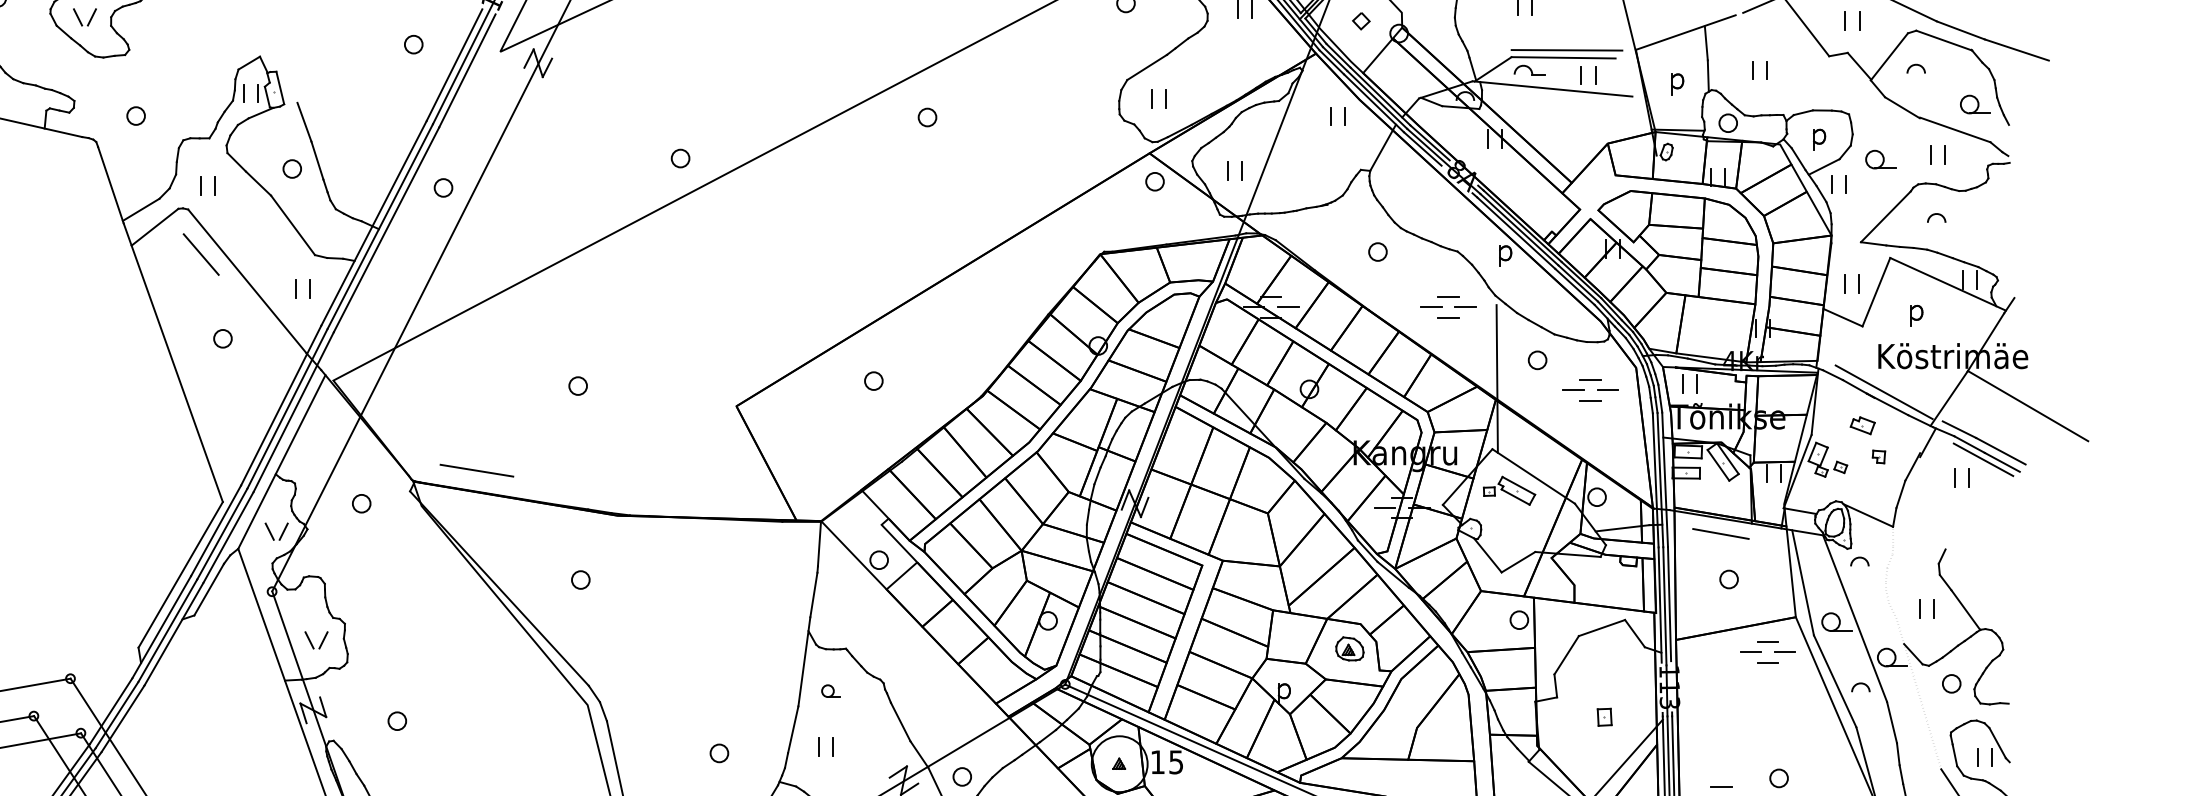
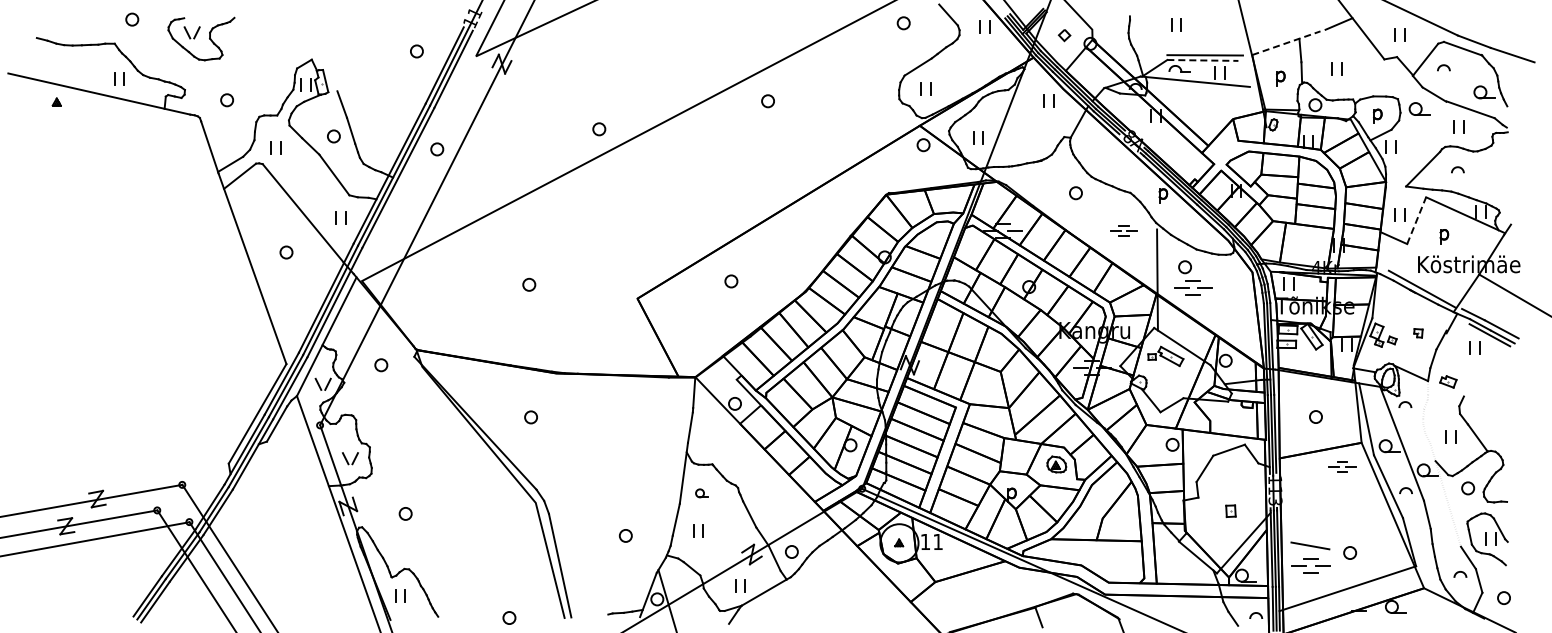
line: (1685, 32) -> (1286, 43), solid -> dashed
line: (1563, 57) -> (1202, 60), solid -> dashed
part: (1880, 158) -> (1419, 108), moved
line: (201, 253) -> (271, 194), removed
line: (1876, 291) -> (1416, 220), solid -> dashed
part: (1447, 306) -> (1123, 230), size x0.7
part: (1590, 389) -> (1193, 287), moved
part: (1862, 425) -> (1448, 381), moved
line: (476, 470) -> (459, 342), removed
line: (1721, 533) -> (1310, 545), moved
part: (1767, 651) -> (1342, 466), size x0.7
text: (1175, 763) -> (937, 542), 15 -> 11

